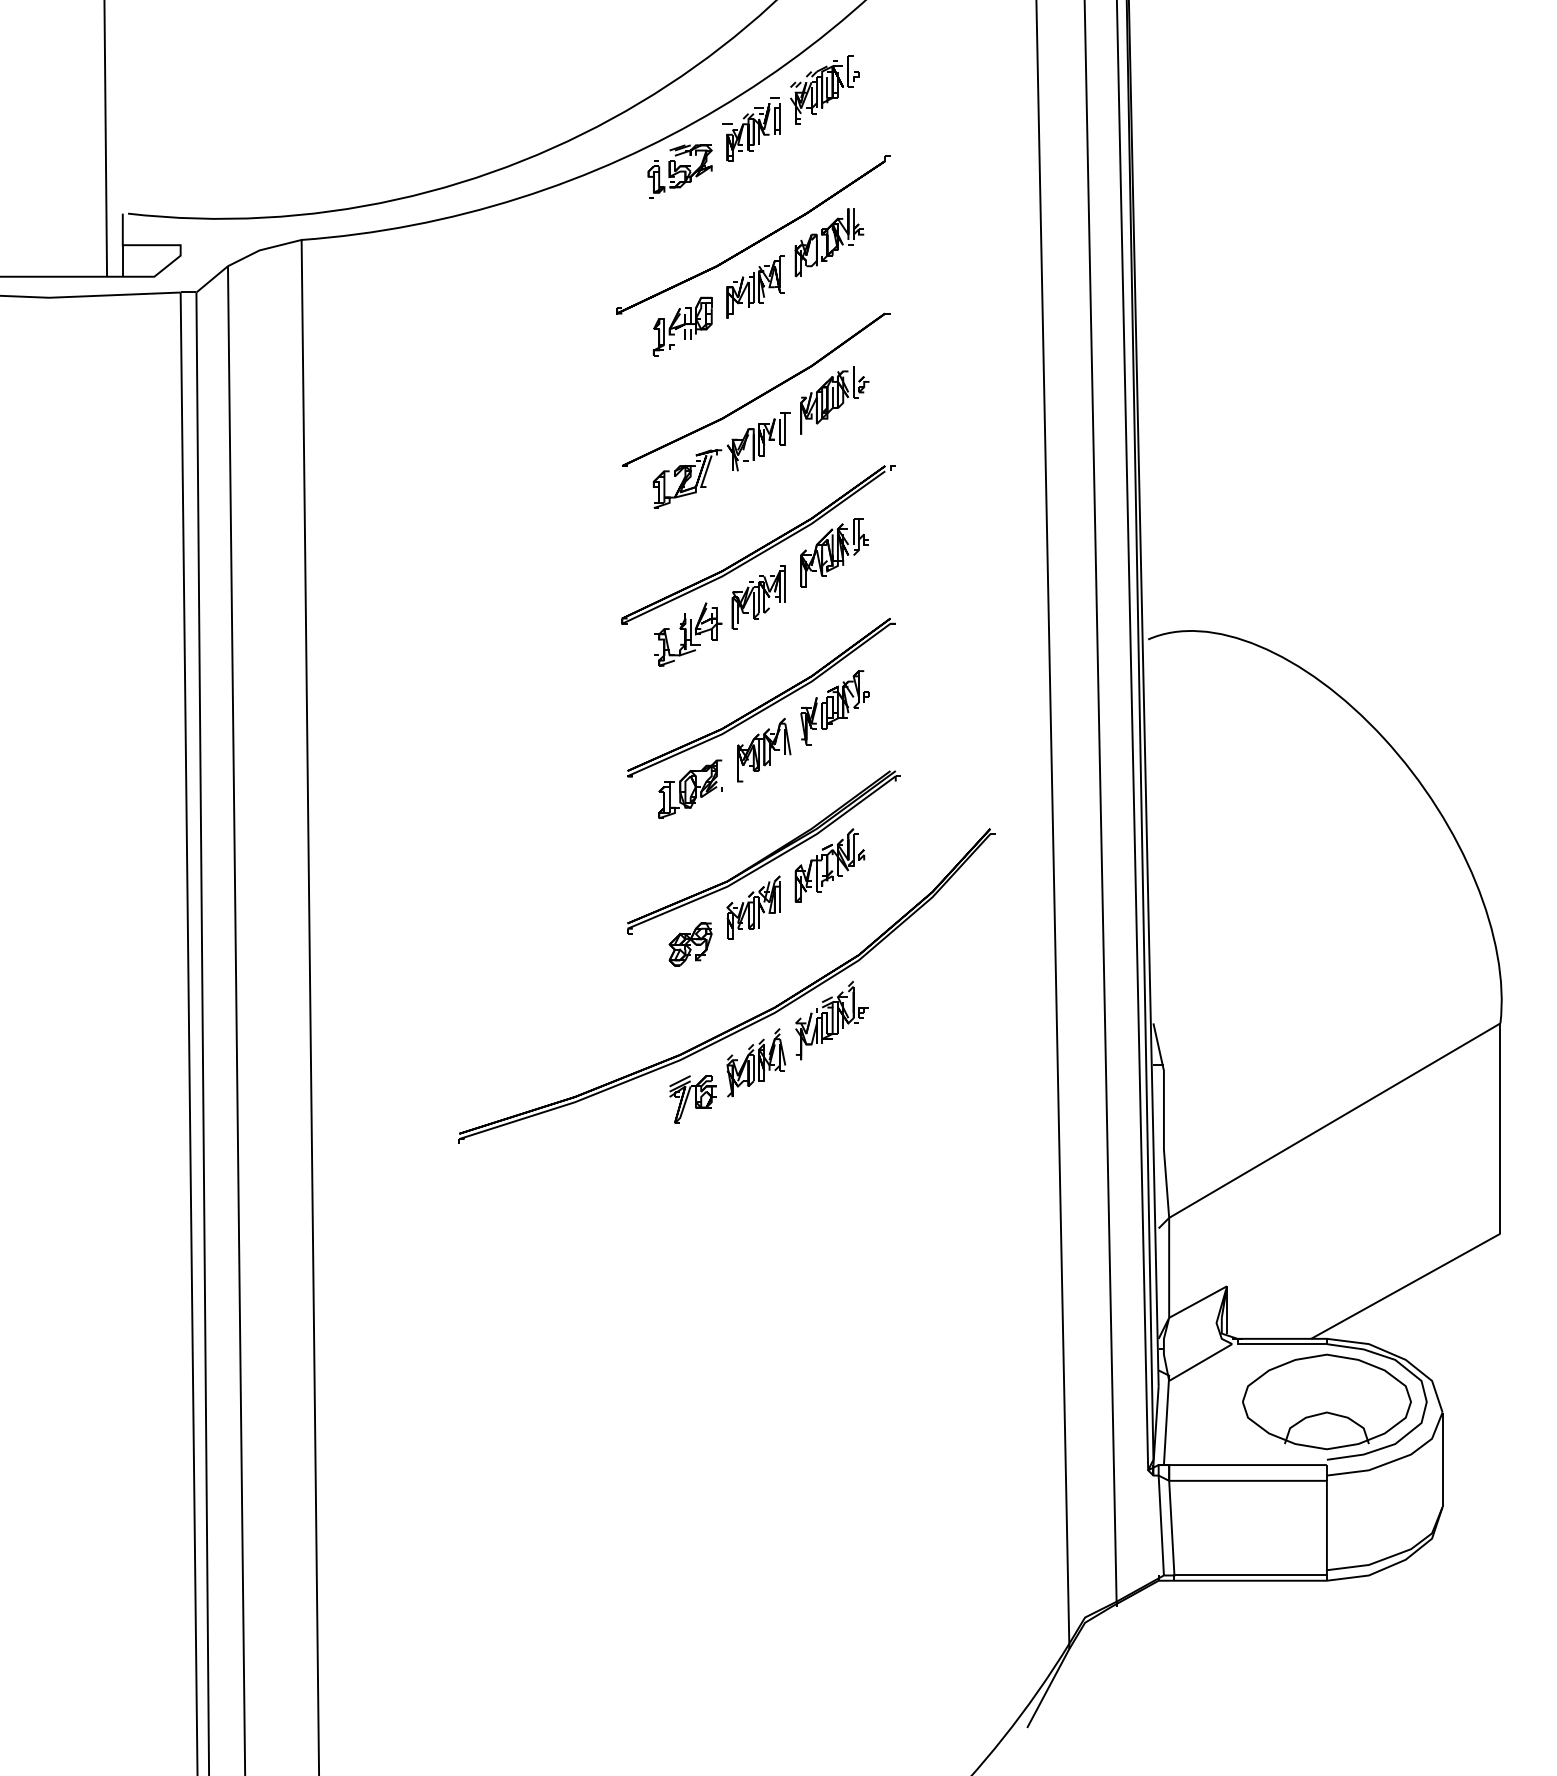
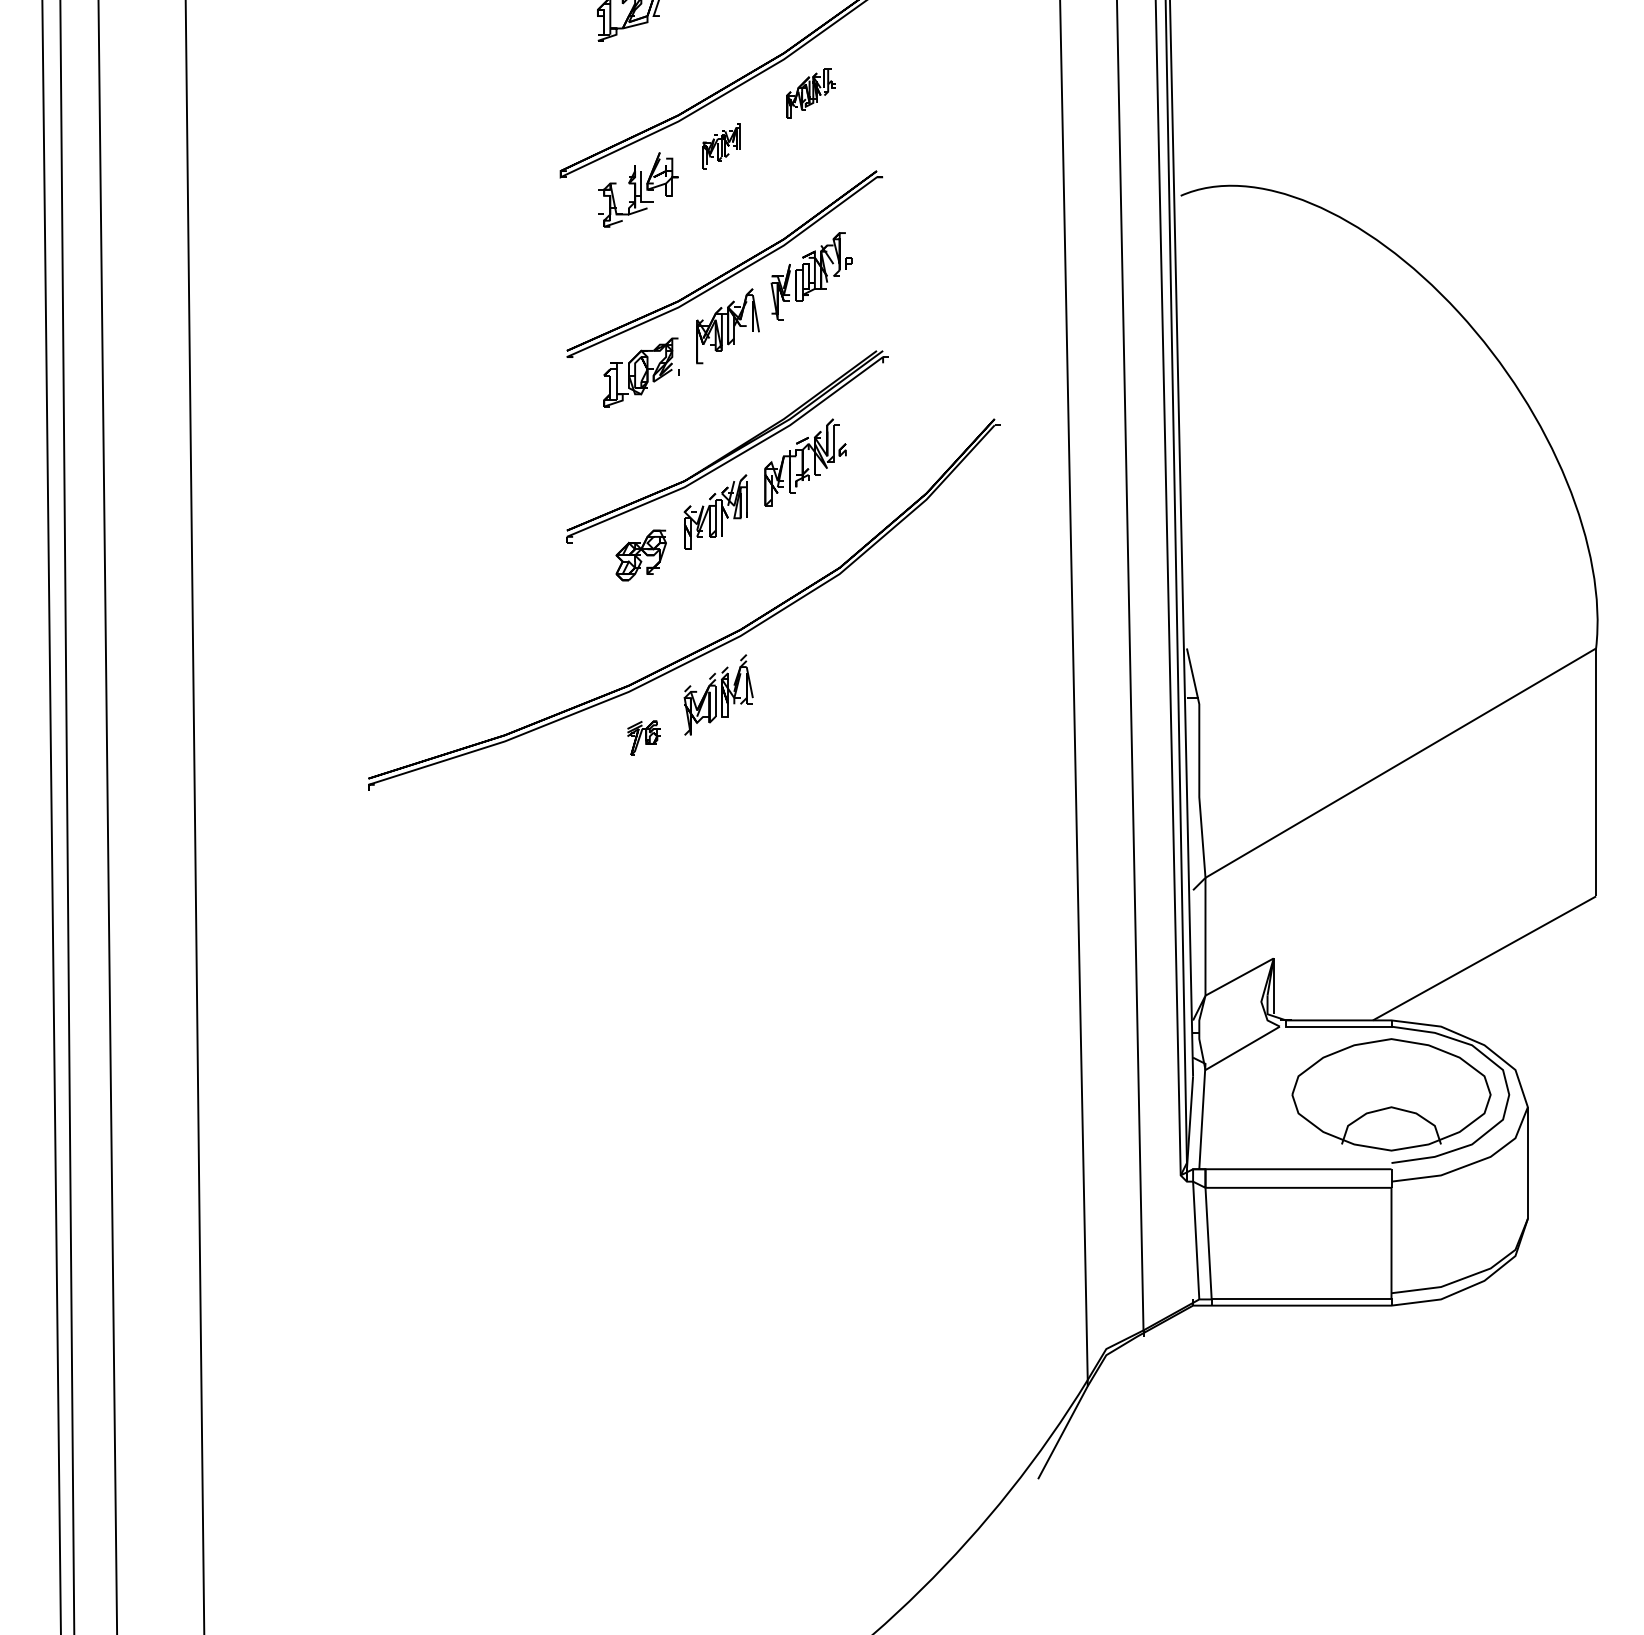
part: (834, 552) -> (810, 93), size x0.6
part: (758, 597) -> (721, 146), size x0.6
part: (831, 1020) -> (807, 645), removed
part: (692, 1099) -> (643, 738), size x0.6

